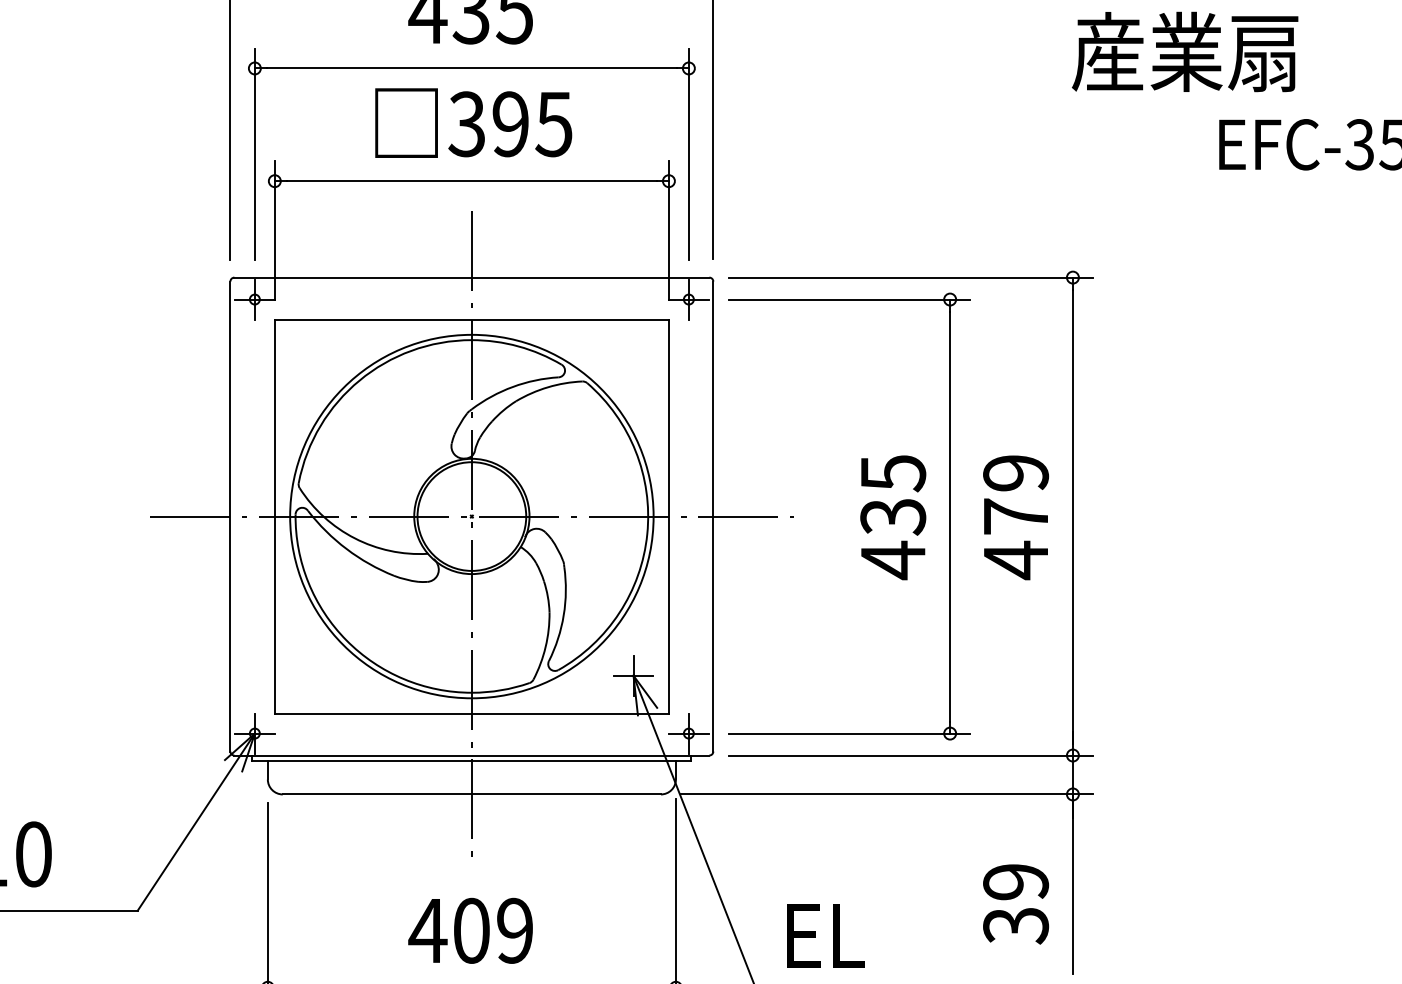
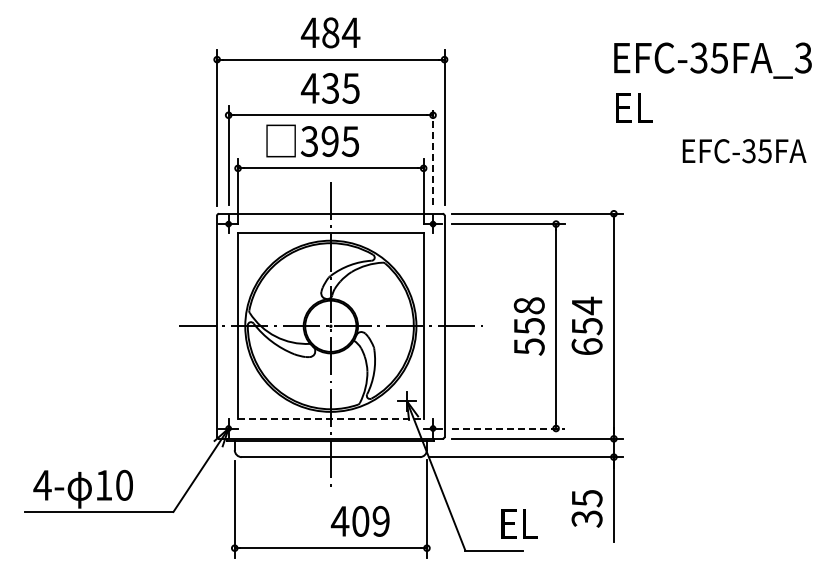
text: (1184, 51) -> (666, 107), 産業扇 -> EL
text: (473, 122) -> (312, 140), moved
line: (689, 153) -> (433, 155), solid -> dashed
text: (891, 516) -> (528, 326), 435 -> 558
text: (1014, 516) -> (586, 326), 479 -> 654
line: (471, 714) -> (330, 419), solid -> dashed
line: (849, 733) -> (508, 428), solid -> dashed
text: (1014, 882) -> (586, 498), 39 -> 35
text: (468, 928) -> (359, 520), moved
text: (825, 935) -> (519, 523), moved

